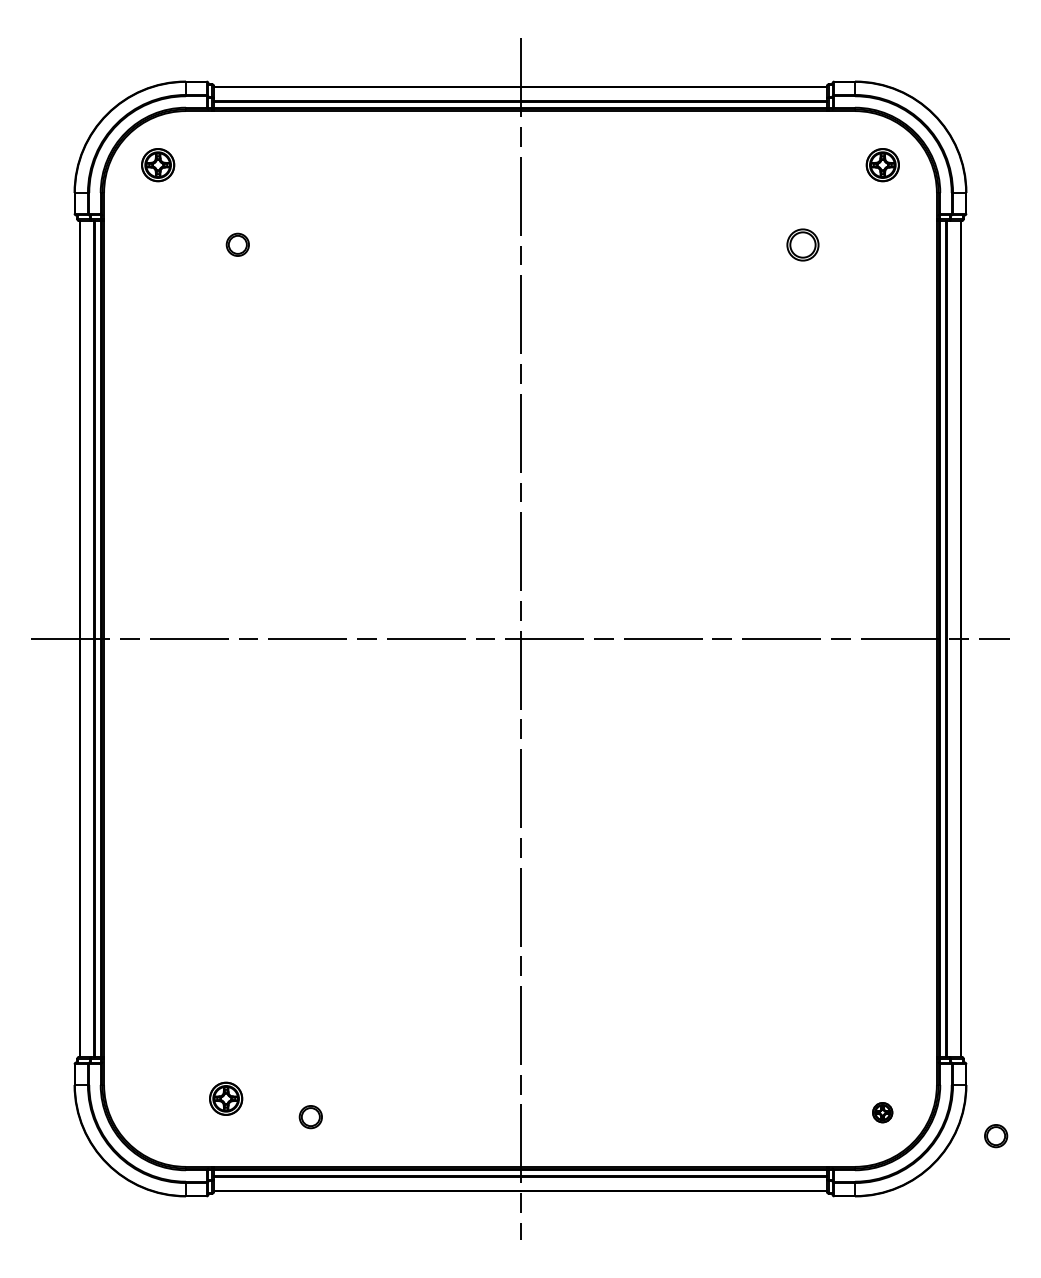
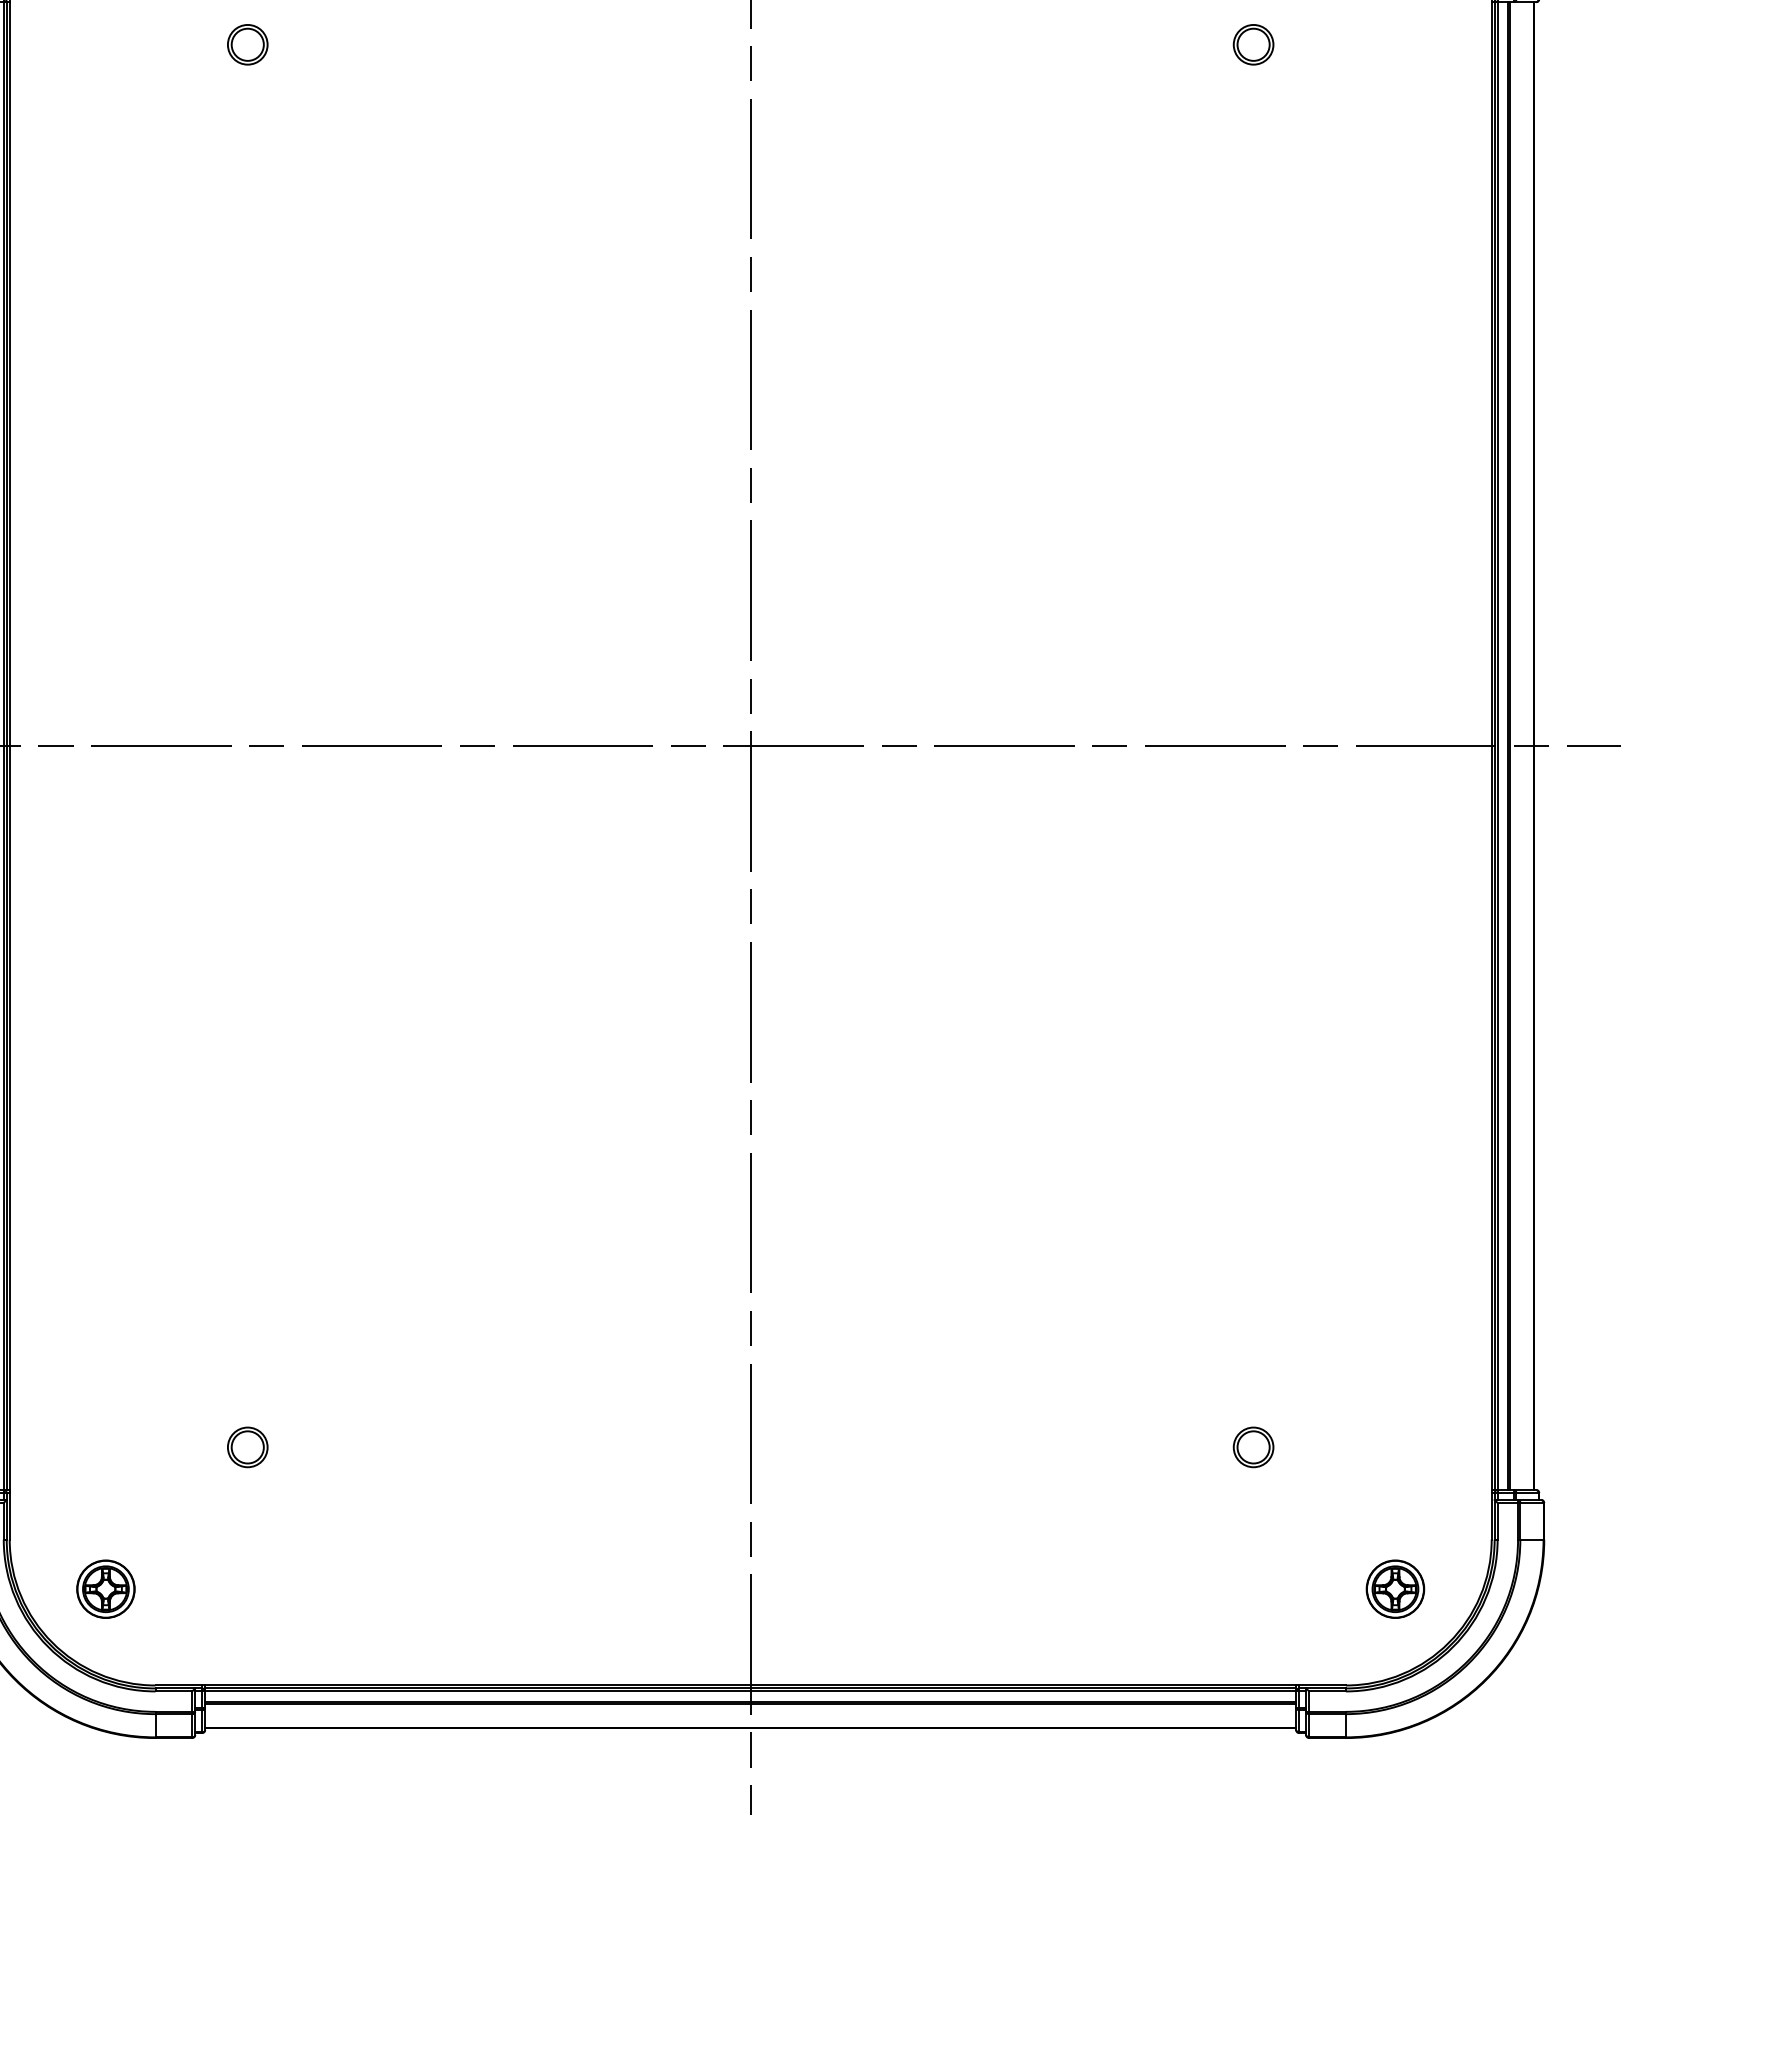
part: (803, 244) -> (1254, 44), size x0.71
part: (226, 1098) -> (106, 1588), moved
part: (882, 1112) -> (1394, 1588), size x1.67
part: (310, 1117) -> (247, 1448), moved
part: (996, 1136) -> (1254, 1448), moved

